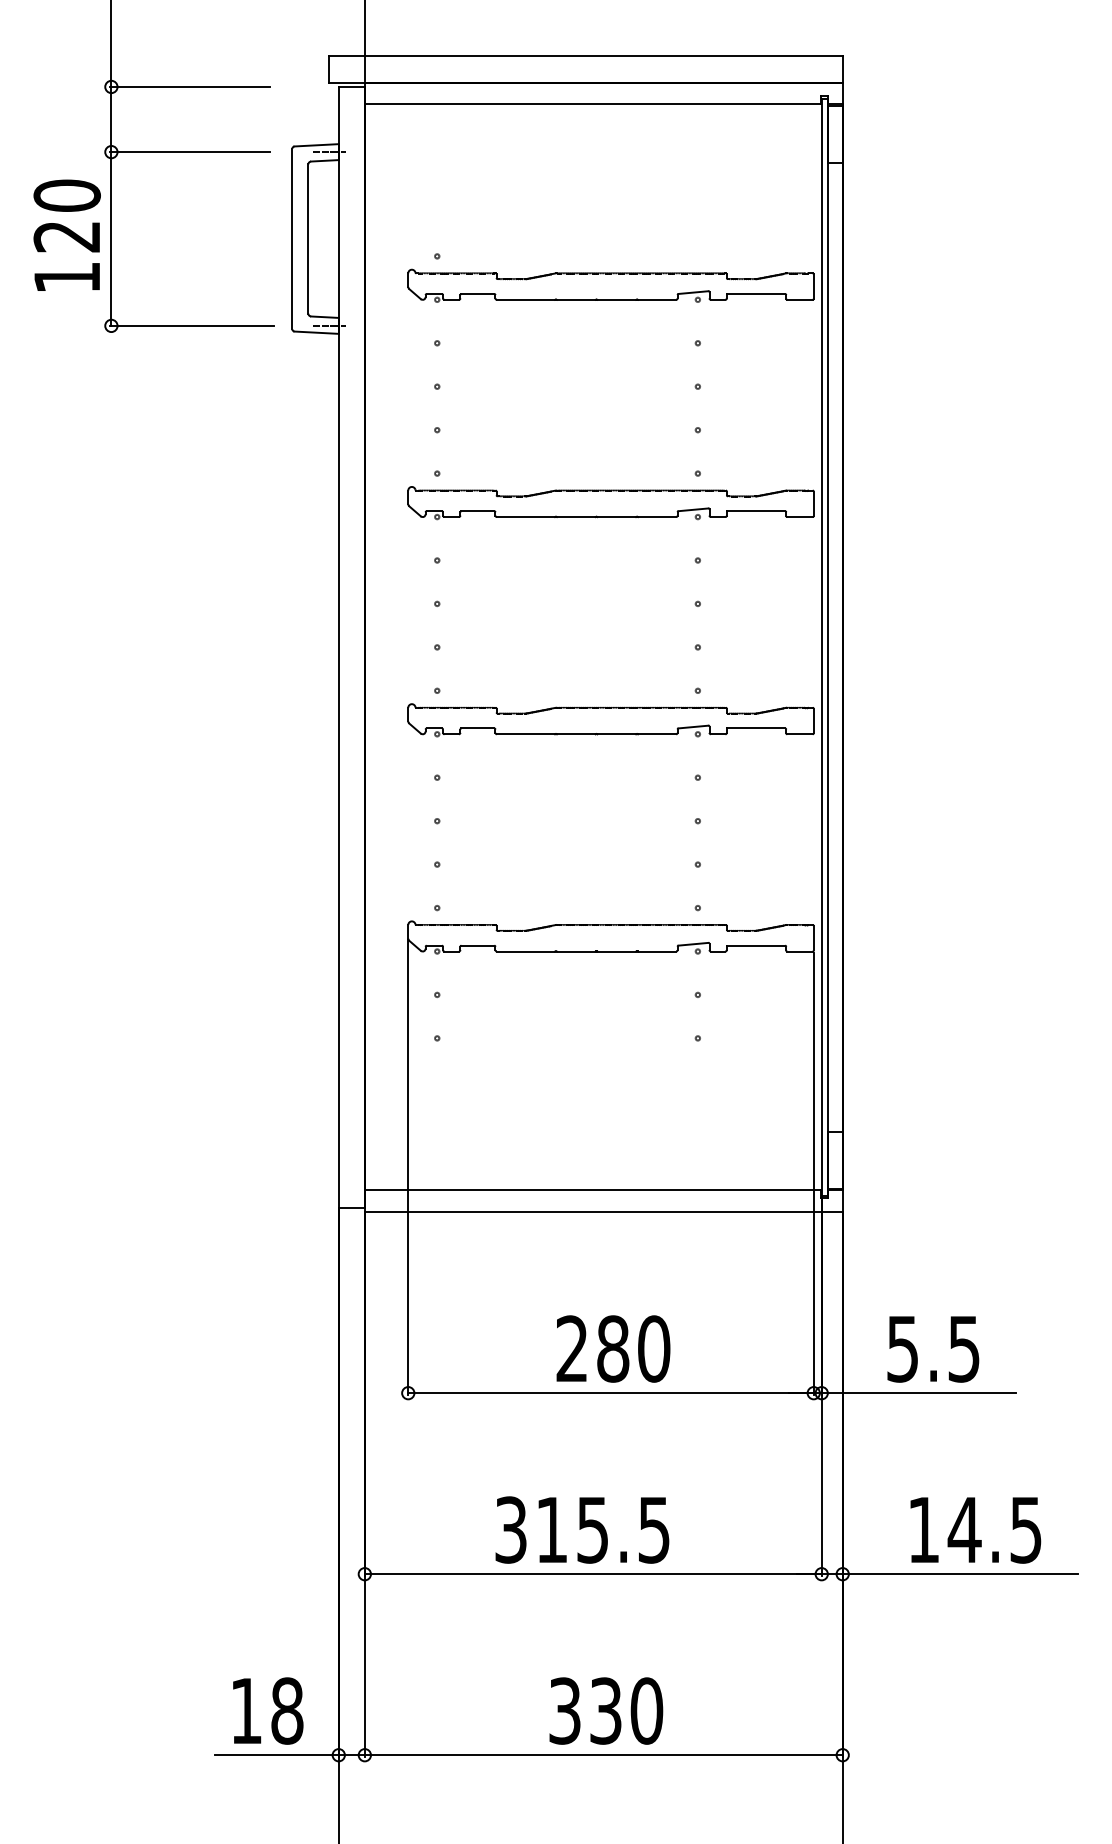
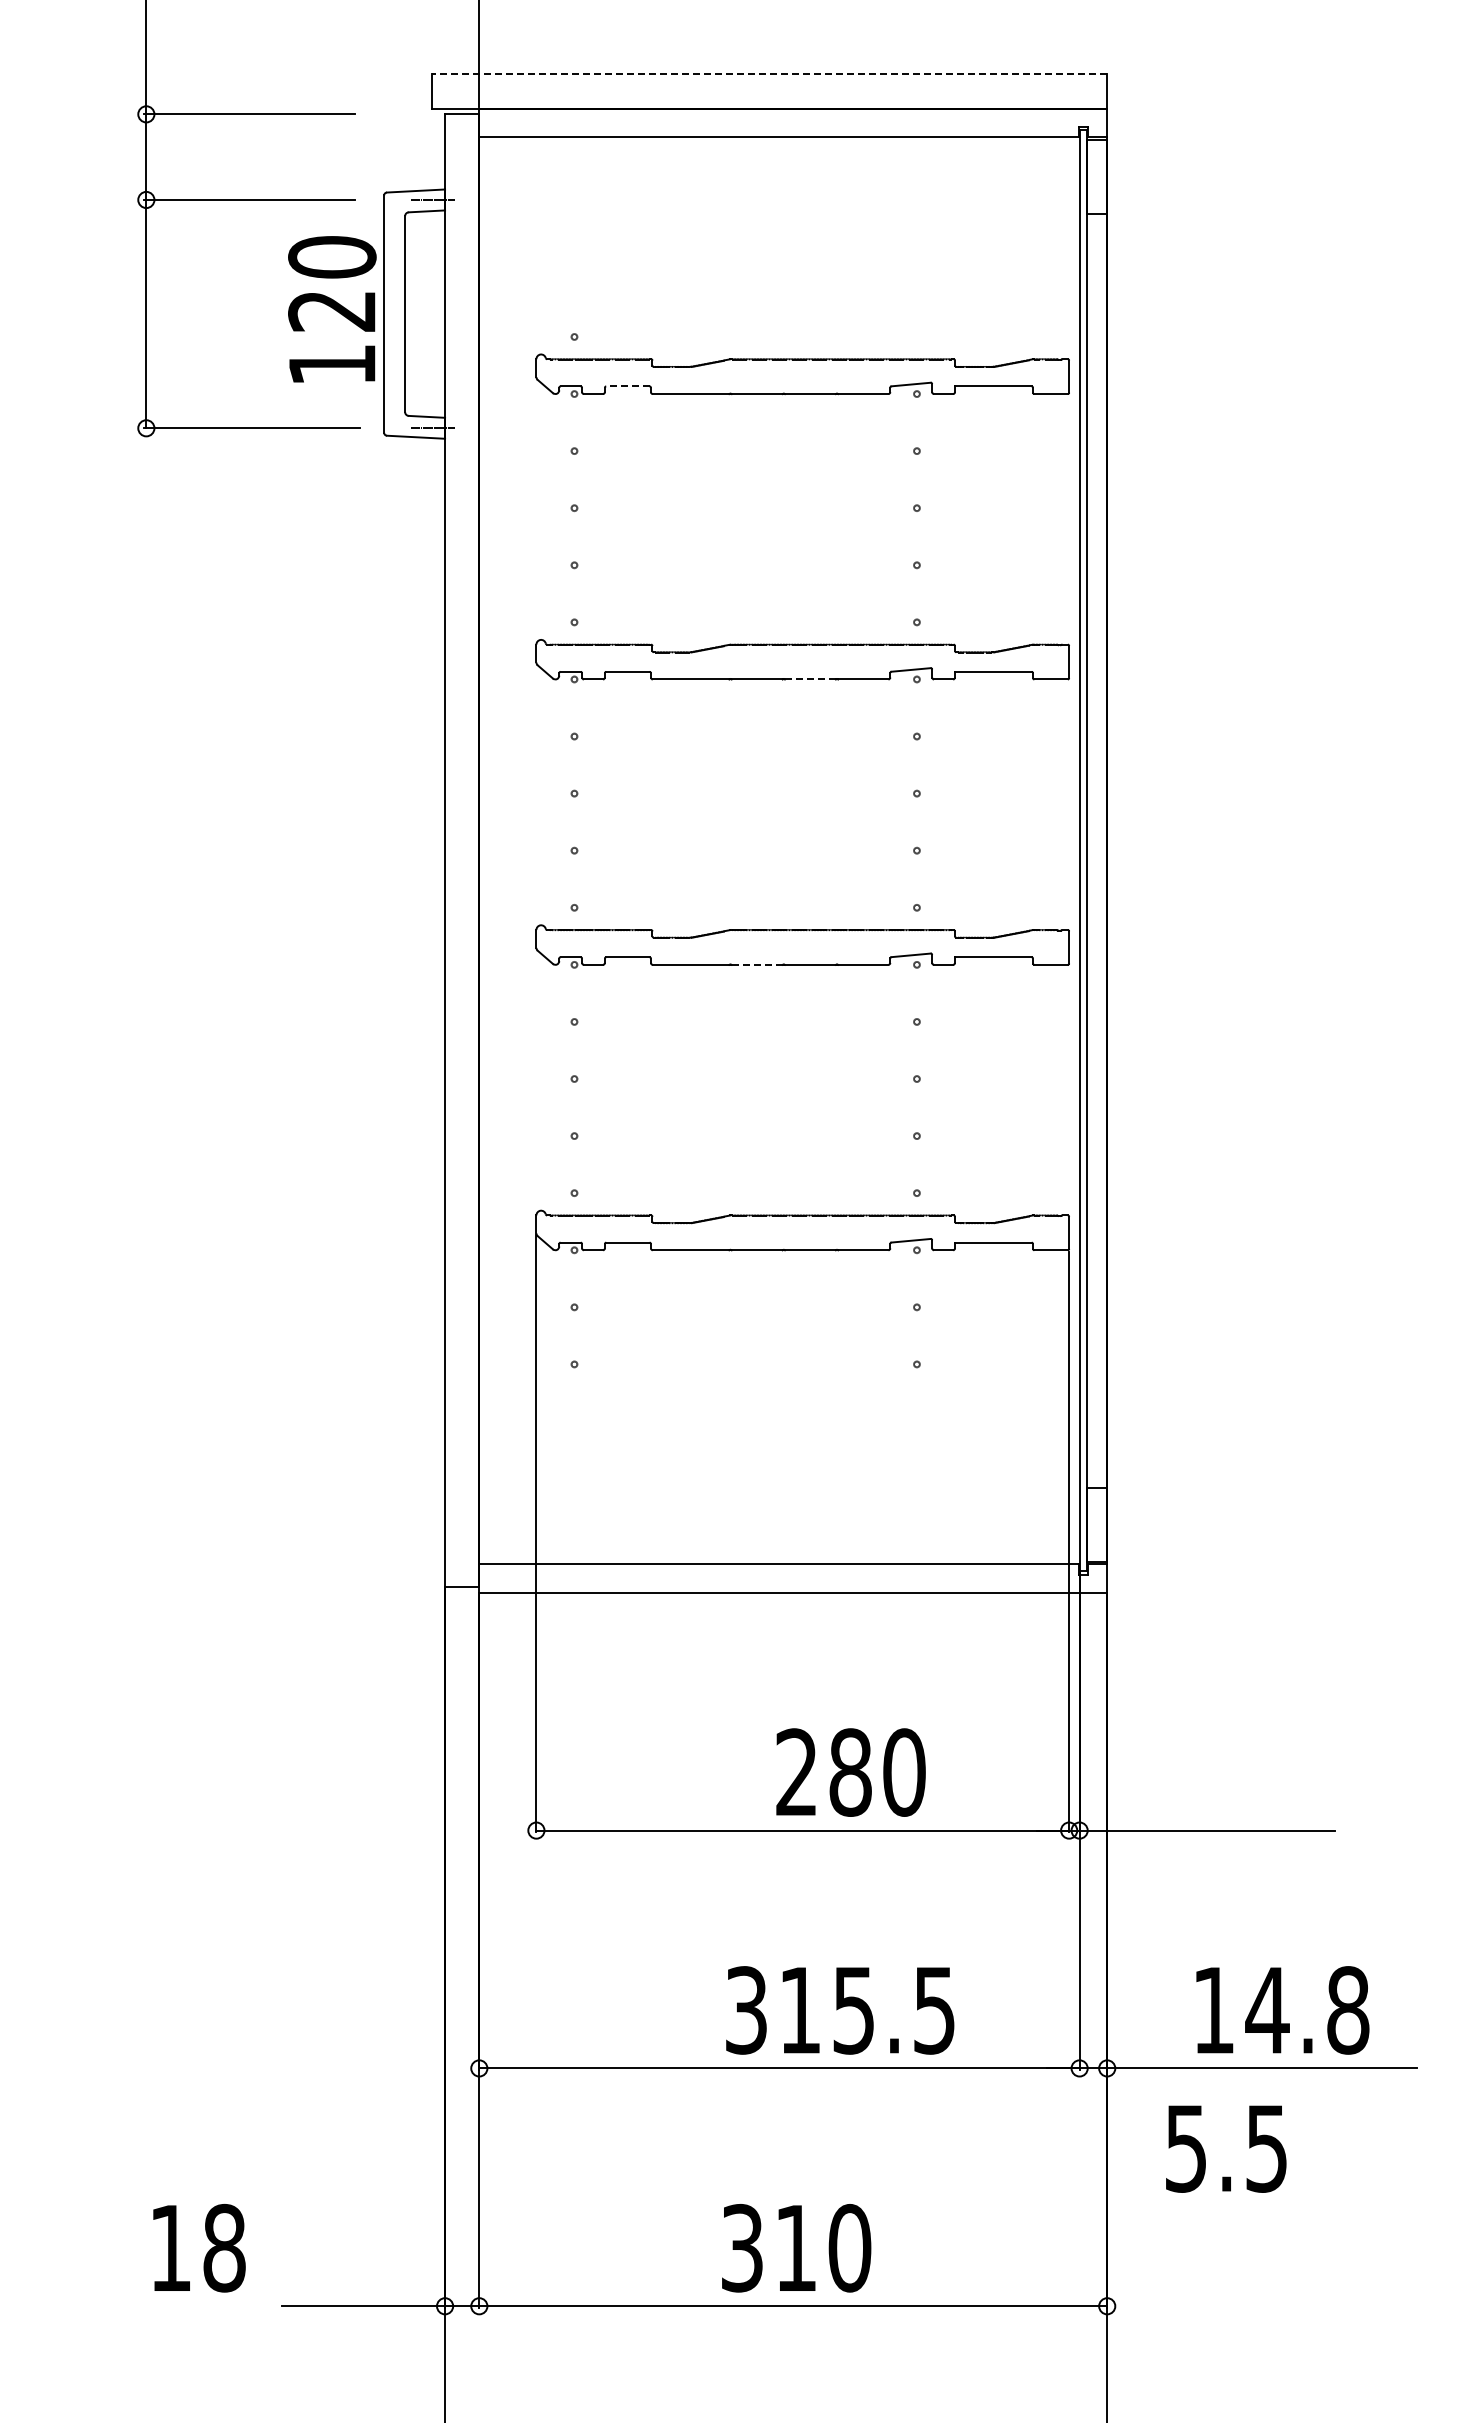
line: (585, 55) -> (769, 73), solid -> dashed
text: (67, 235) -> (332, 309), moved
line: (477, 294) -> (627, 386), solid -> dashed
line: (616, 517) -> (810, 679), solid -> dashed
line: (576, 734) -> (757, 964), solid -> dashed
text: (613, 1348) -> (850, 1772), moved
text: (933, 1348) -> (1226, 2148), moved
text: (582, 1530) -> (840, 2010), moved
text: (1026, 1530) -> (1348, 2010), 14.5 -> 14.8
text: (605, 1710) -> (795, 2247), 330 -> 310
text: (268, 1711) -> (199, 2248), moved

